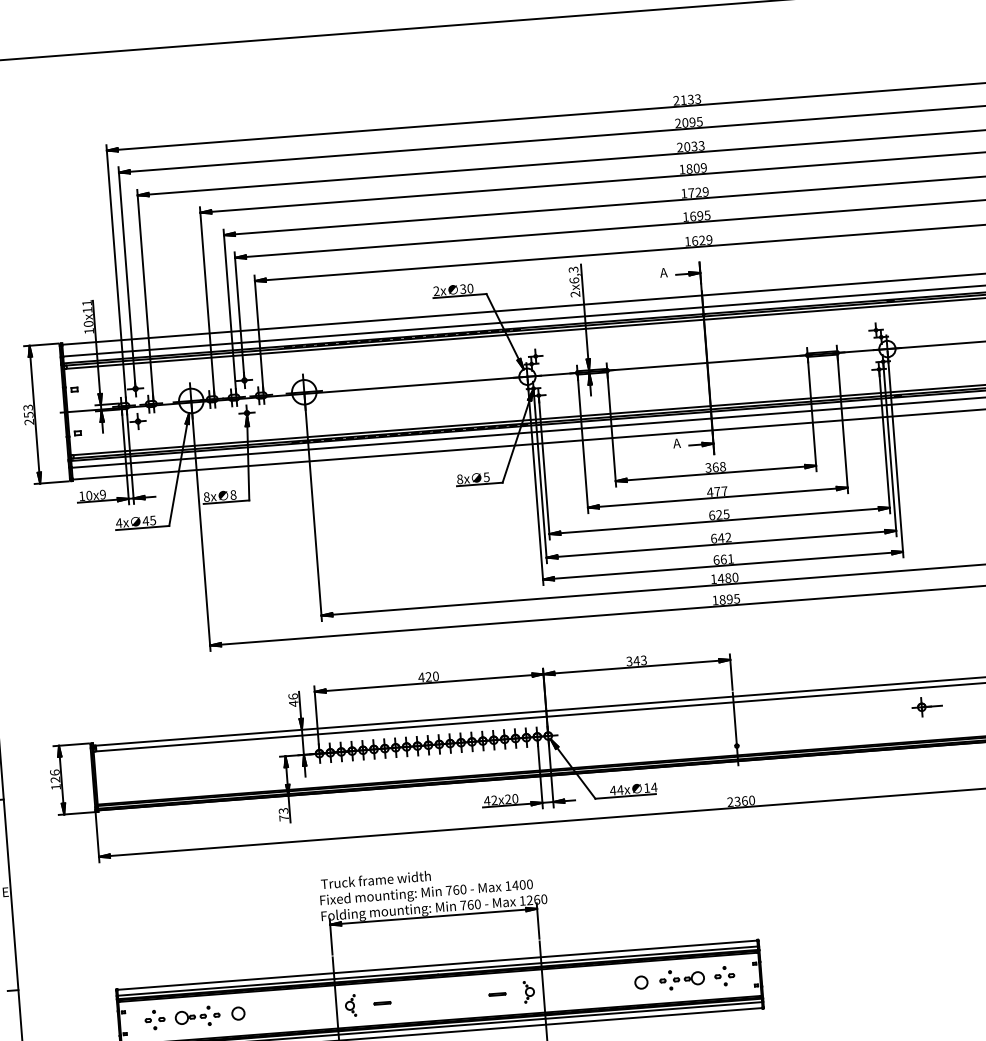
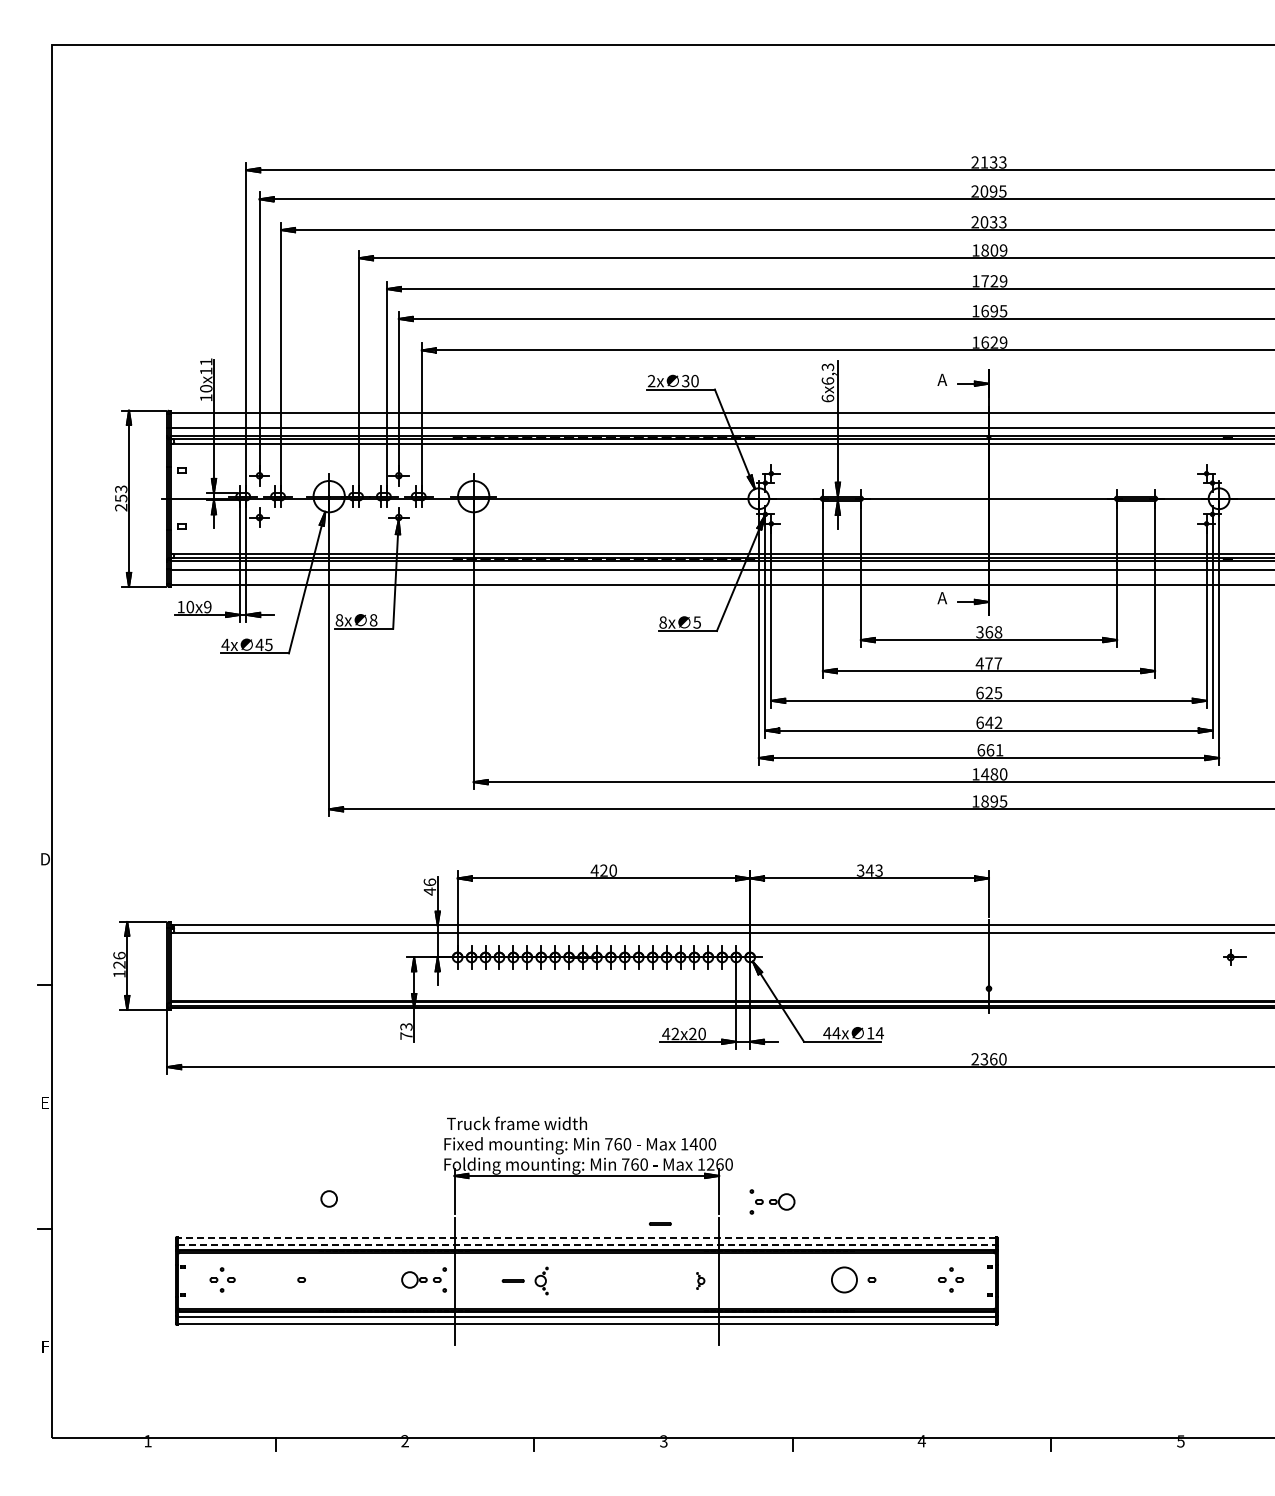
text: (575, 294) -> (827, 398), 2x6,3 -> 6x6,3
part: (927, 706) -> (1234, 957), size x0.6
line: (437, 964) -> (586, 1237), solid -> dashed
line: (438, 971) -> (587, 1245), solid -> dashed
part: (686, 978) -> (772, 1201), moved
circle: (641, 982) -> (844, 1279), size x1.6
part: (528, 991) -> (700, 1280), size x0.6
line: (497, 994) -> (660, 1223), moved
part: (350, 1005) -> (541, 1280), moved
circle: (237, 1013) -> (328, 1198), moved
part: (192, 1016) -> (423, 1279), moved

